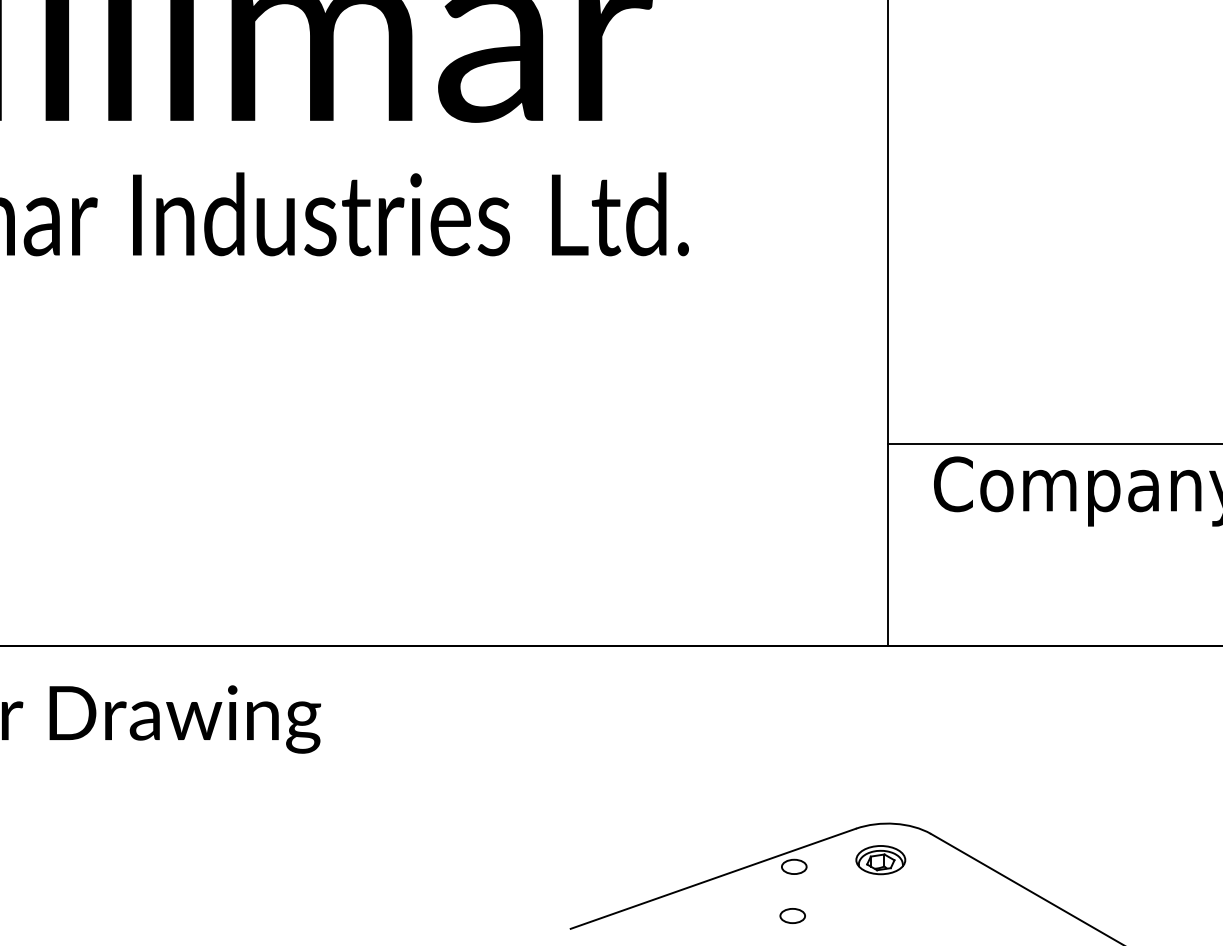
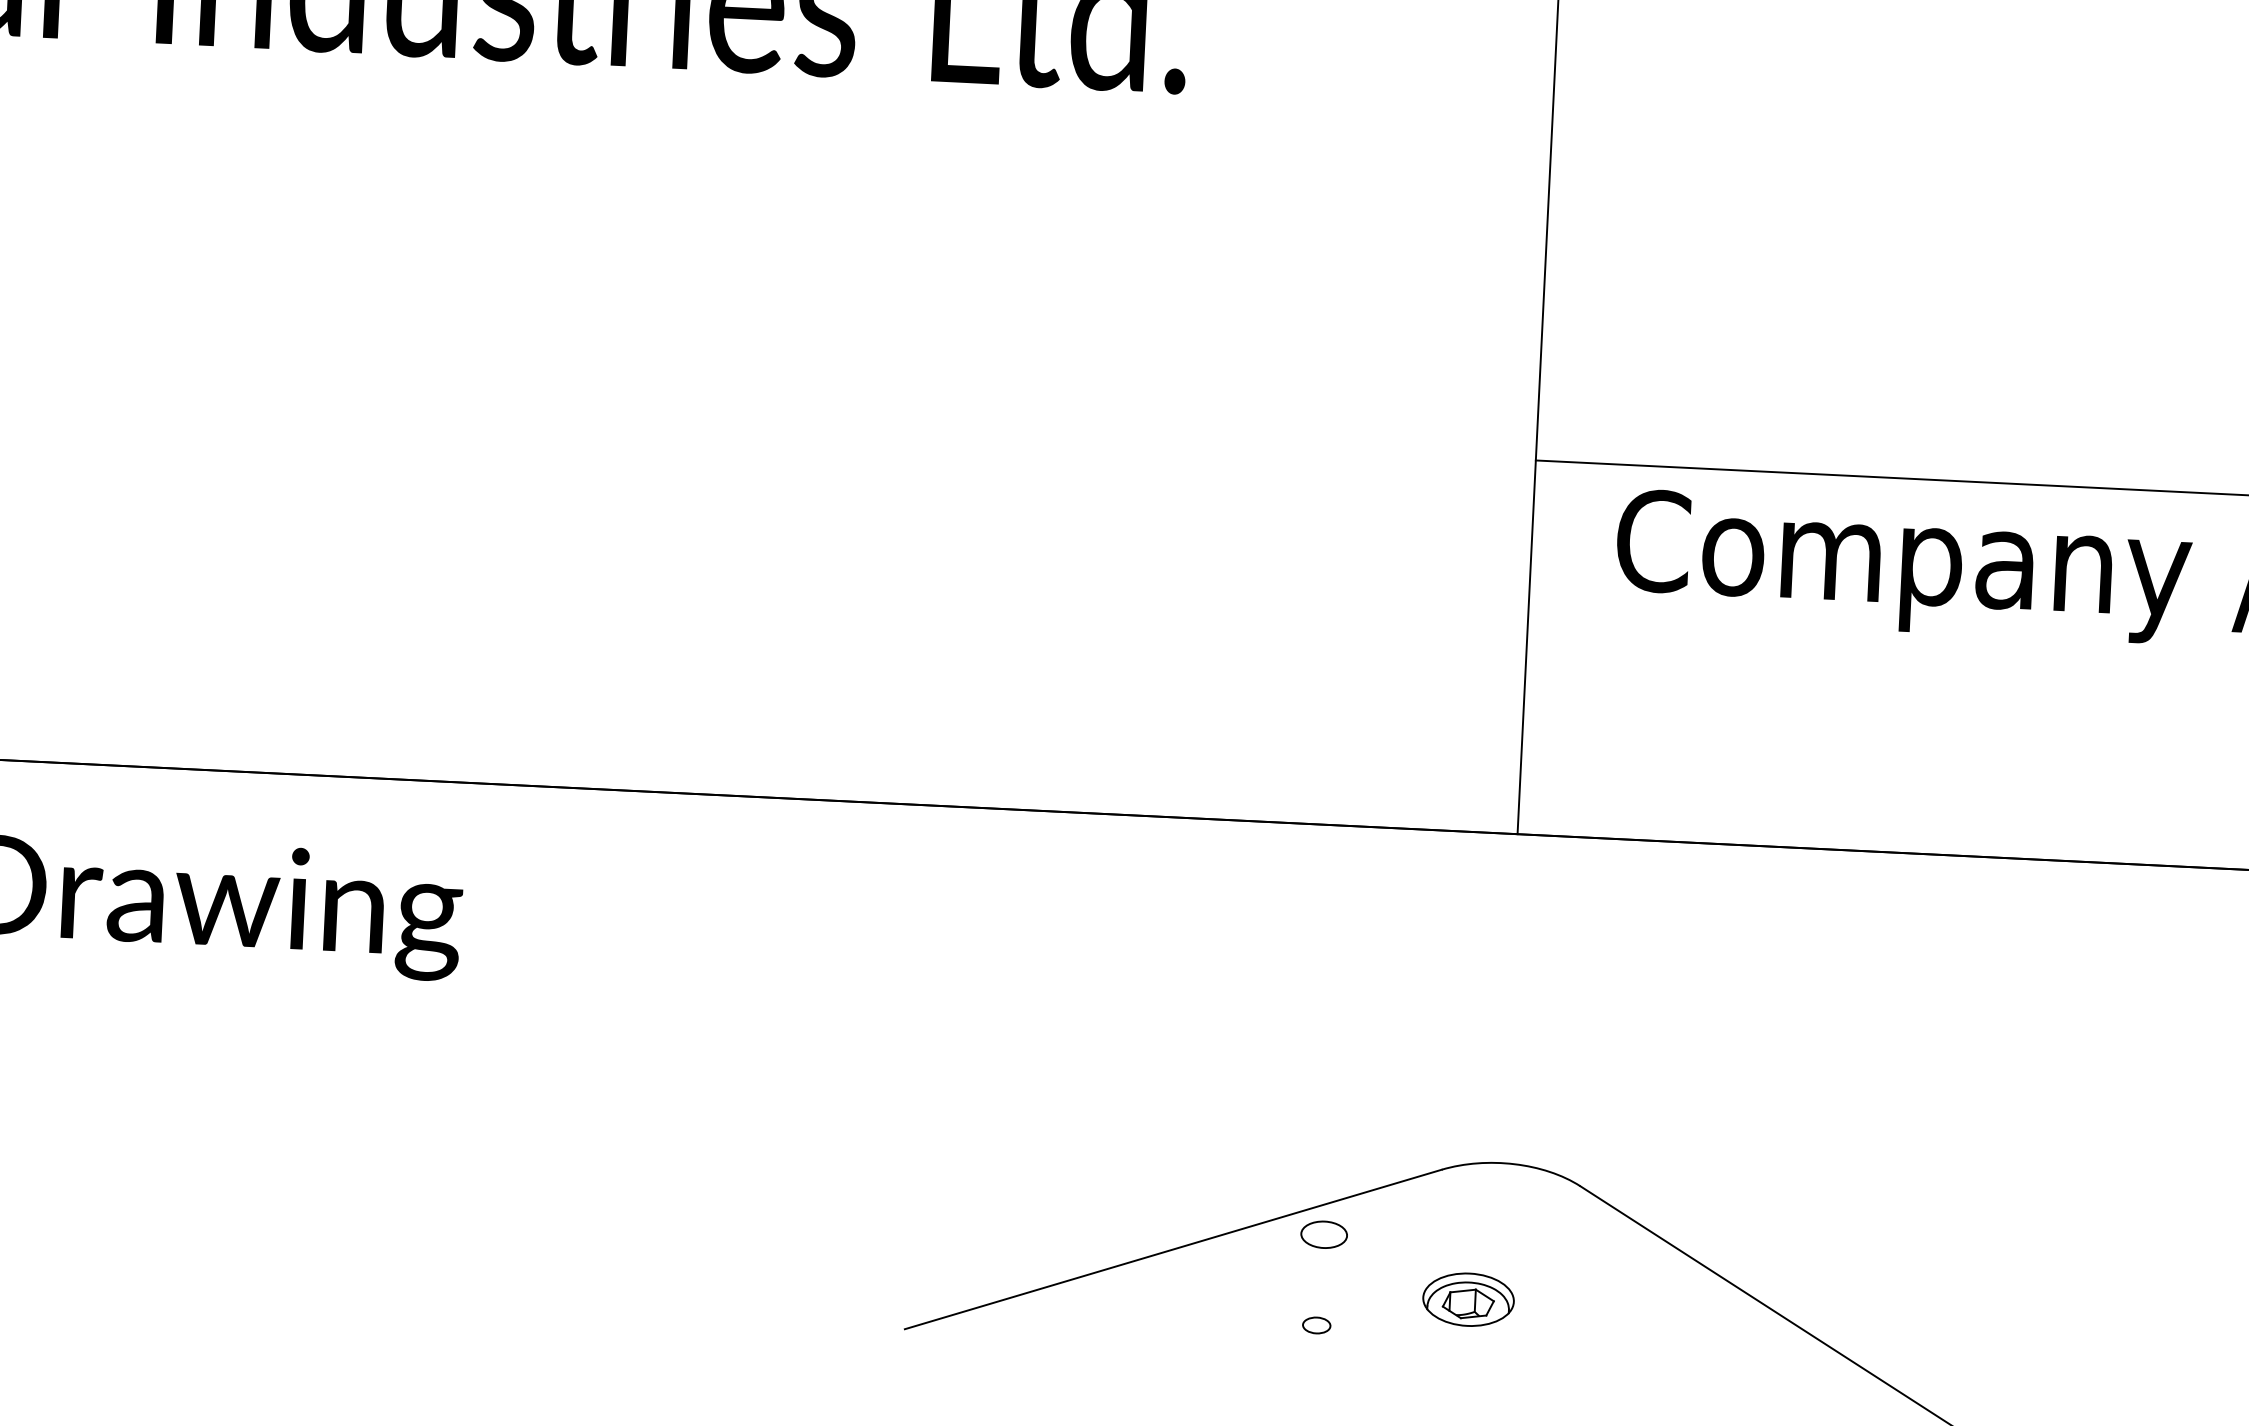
part: (880, 860) -> (1467, 1300), moved
part: (792, 915) -> (1316, 1324), size x0.6

